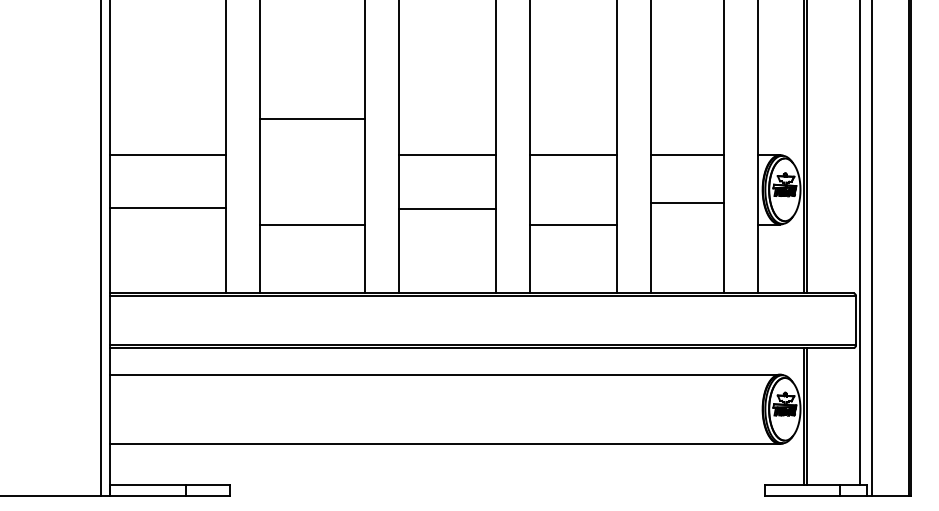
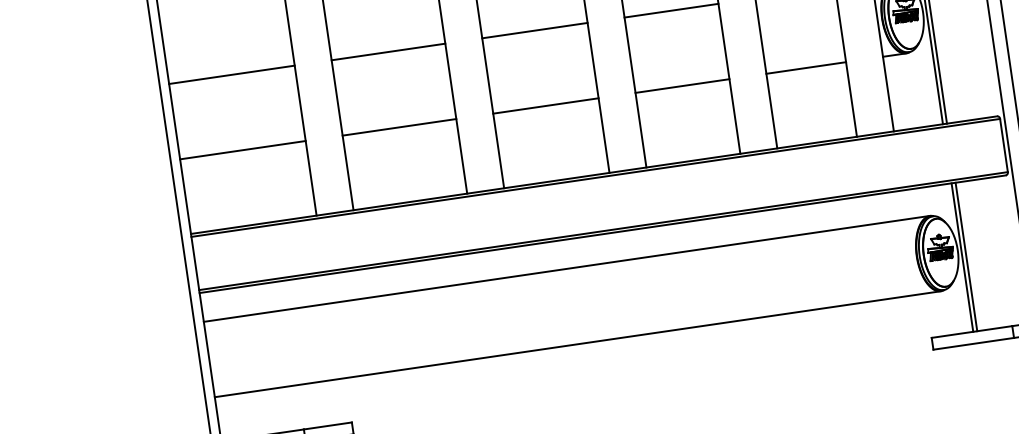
line: (311, 119) -> (387, 52), moved
line: (687, 202) -> (806, 67), moved
line: (167, 207) -> (242, 150), moved
line: (447, 208) -> (545, 105), moved

